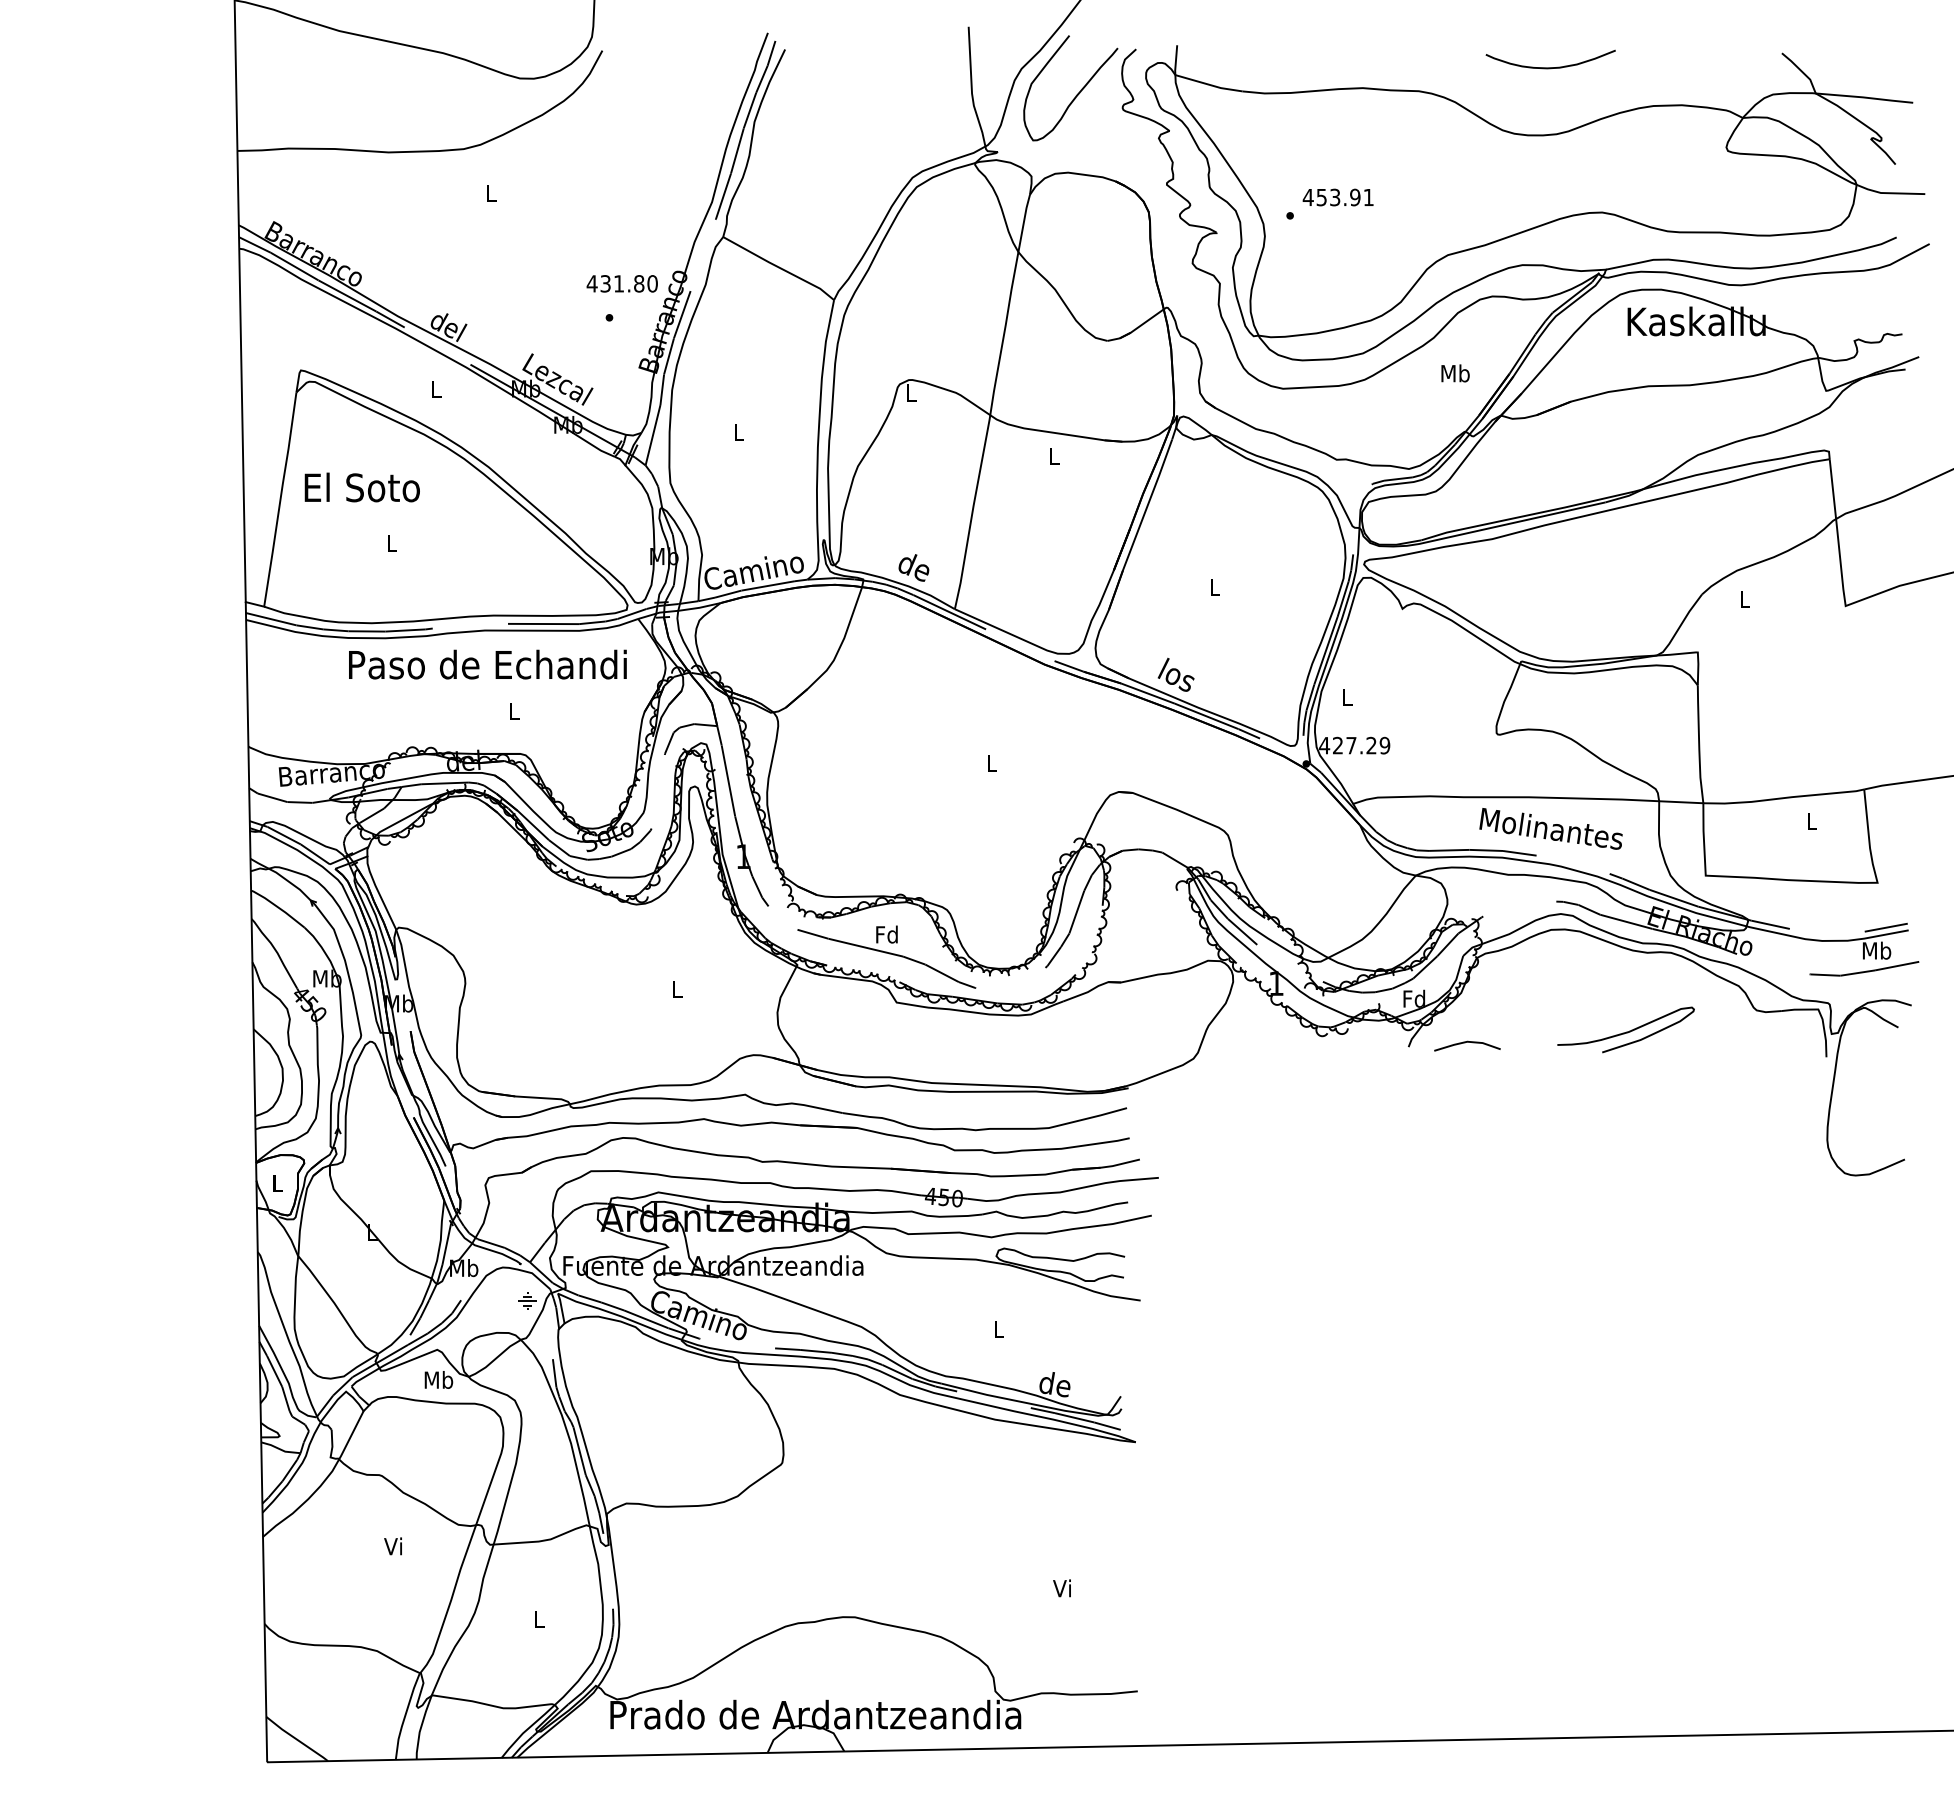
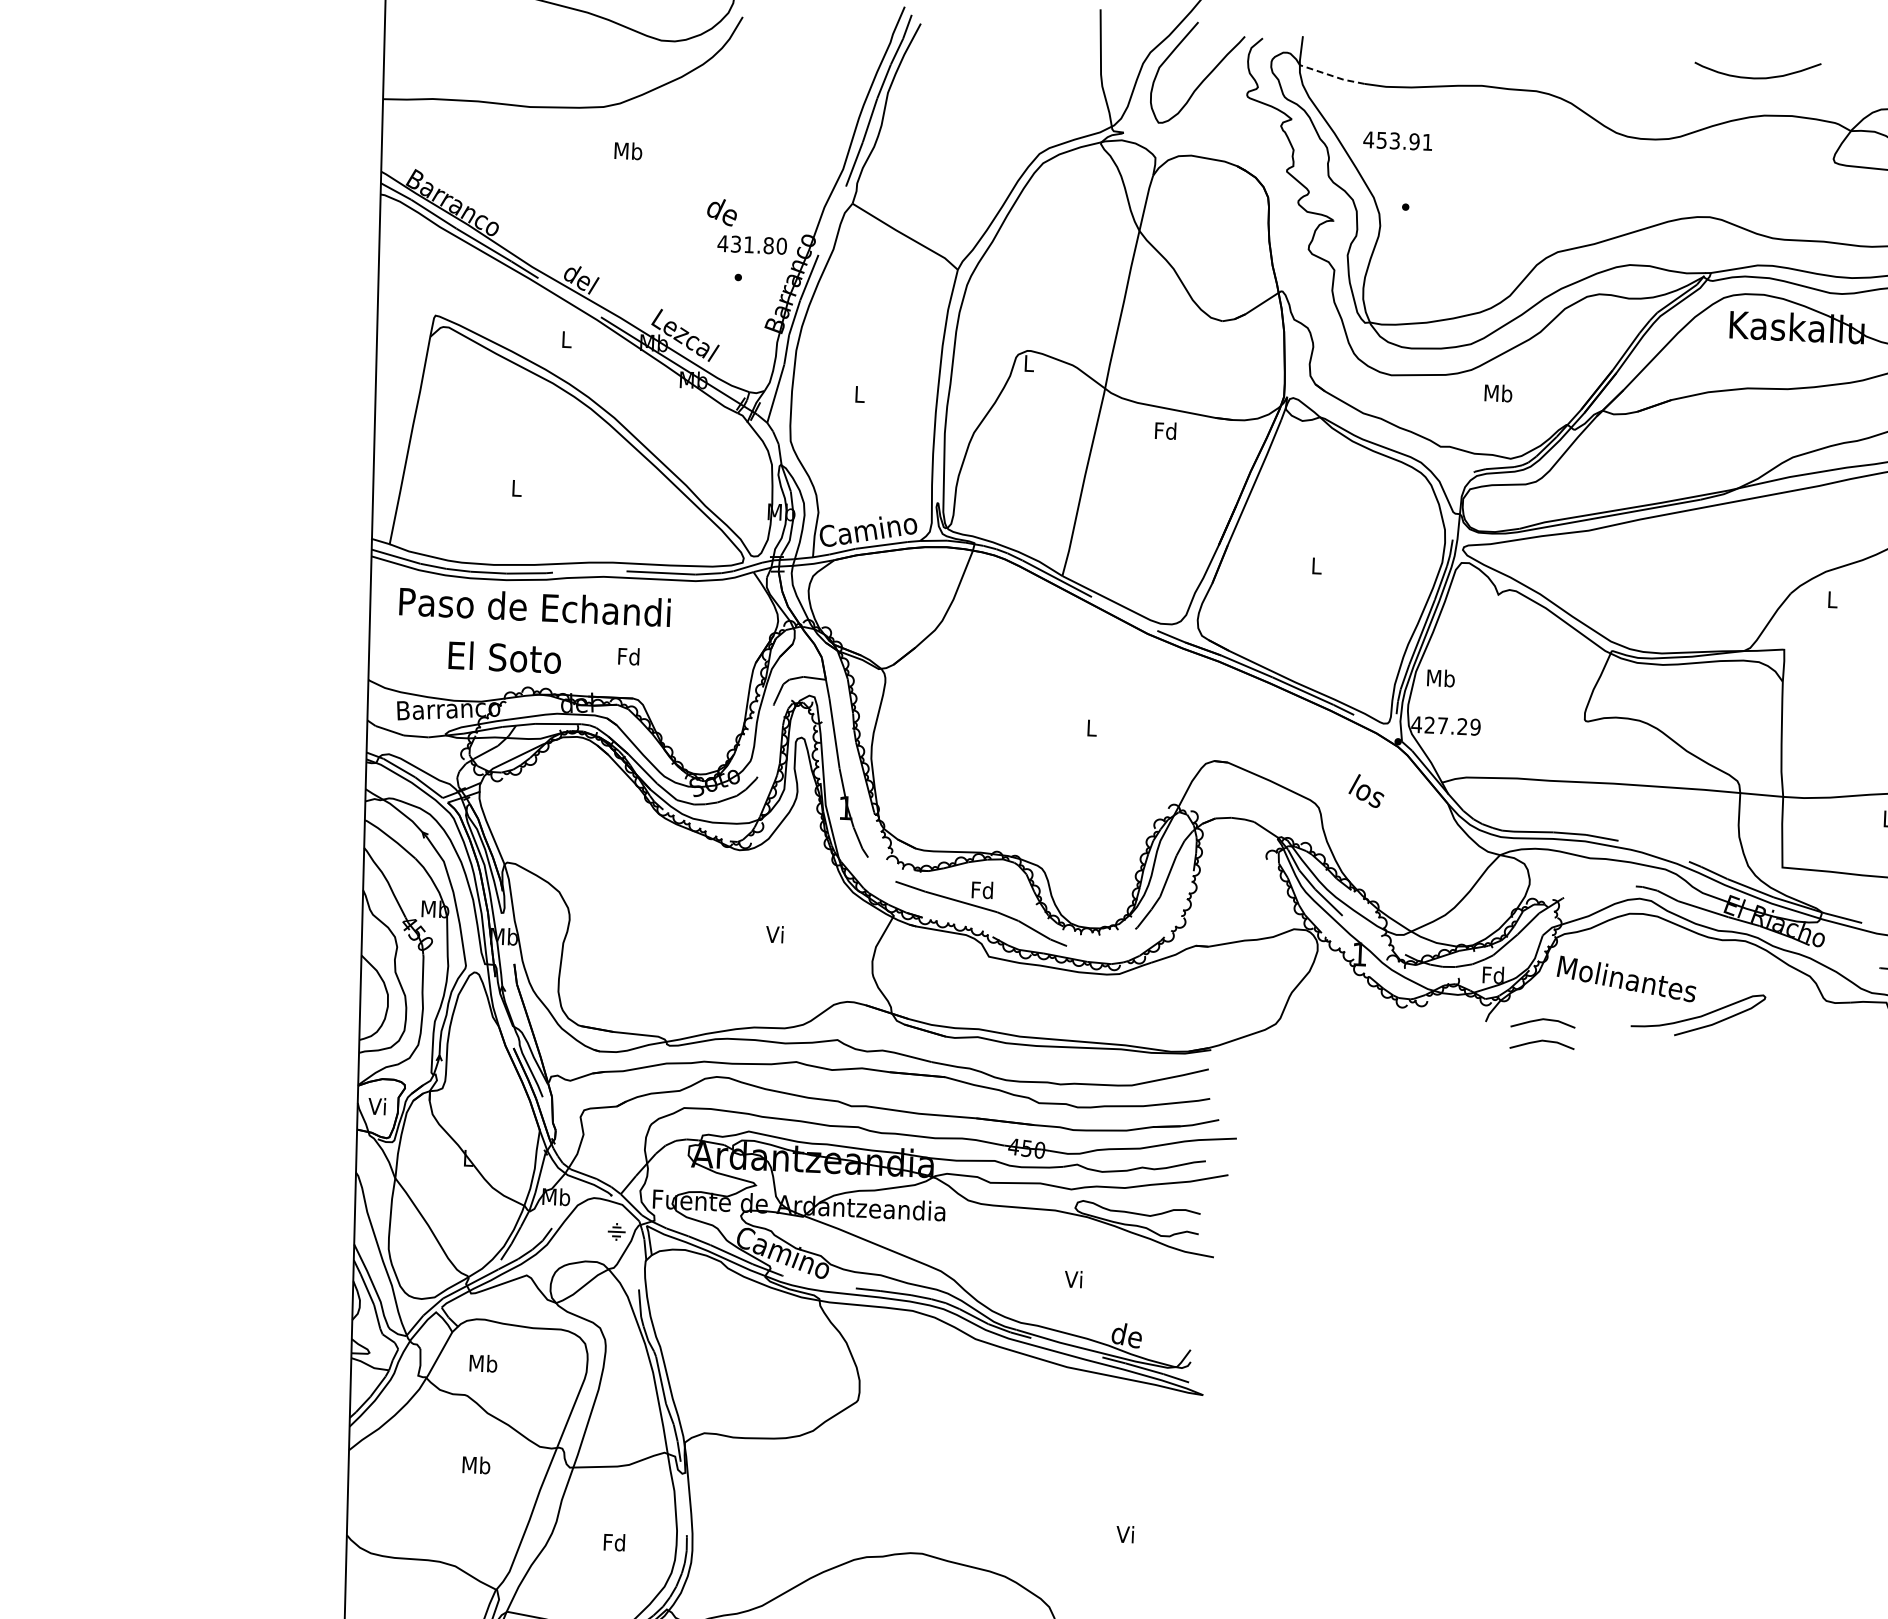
curve: (1550, 67) -> (1757, 77), moved
line: (1208, 84) -> (1331, 75), solid -> dashed
text: (491, 193) -> (628, 151), L -> Mb
text: (1337, 197) -> (1397, 141), moved
text: (1455, 373) -> (1498, 393), moved
text: (1053, 455) -> (1165, 430), L -> Fd
text: (361, 487) -> (504, 657), moved
text: (913, 567) -> (721, 212), moved
text: (487, 664) -> (534, 606), moved
text: (1175, 674) -> (1365, 790), moved
text: (1347, 696) -> (1441, 677), L -> Mb
text: (513, 711) -> (628, 656), L -> Fd
text: (1550, 828) -> (1626, 978), moved
text: (676, 989) -> (775, 934), L -> Vi
line: (1465, 1065) -> (1540, 1042), added
text: (276, 1182) -> (377, 1105), L -> Vi
text: (997, 1329) -> (1073, 1279), L -> Vi
text: (438, 1379) -> (483, 1363), moved
text: (394, 1546) -> (476, 1465), Vi -> Mb
text: (538, 1619) -> (613, 1542), L -> Fd

